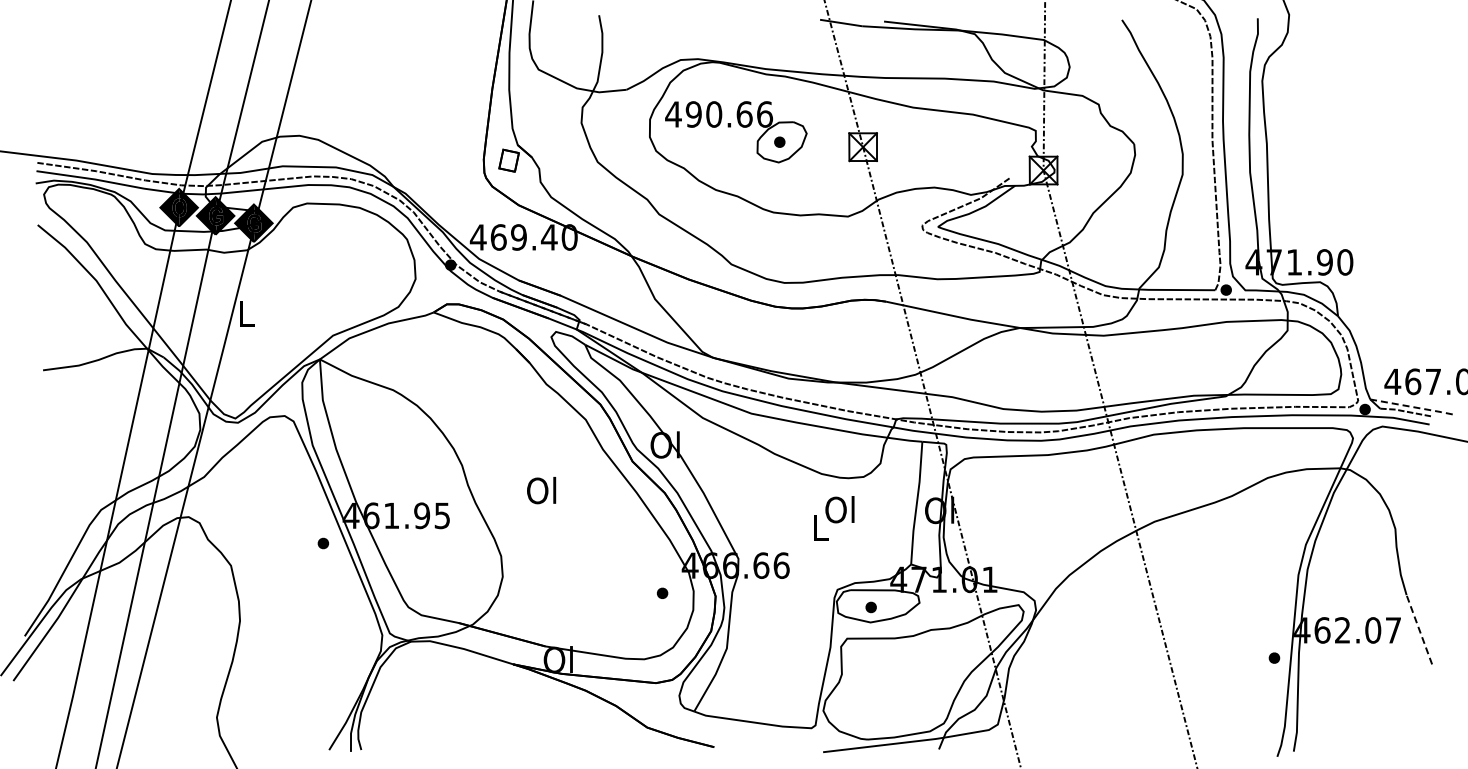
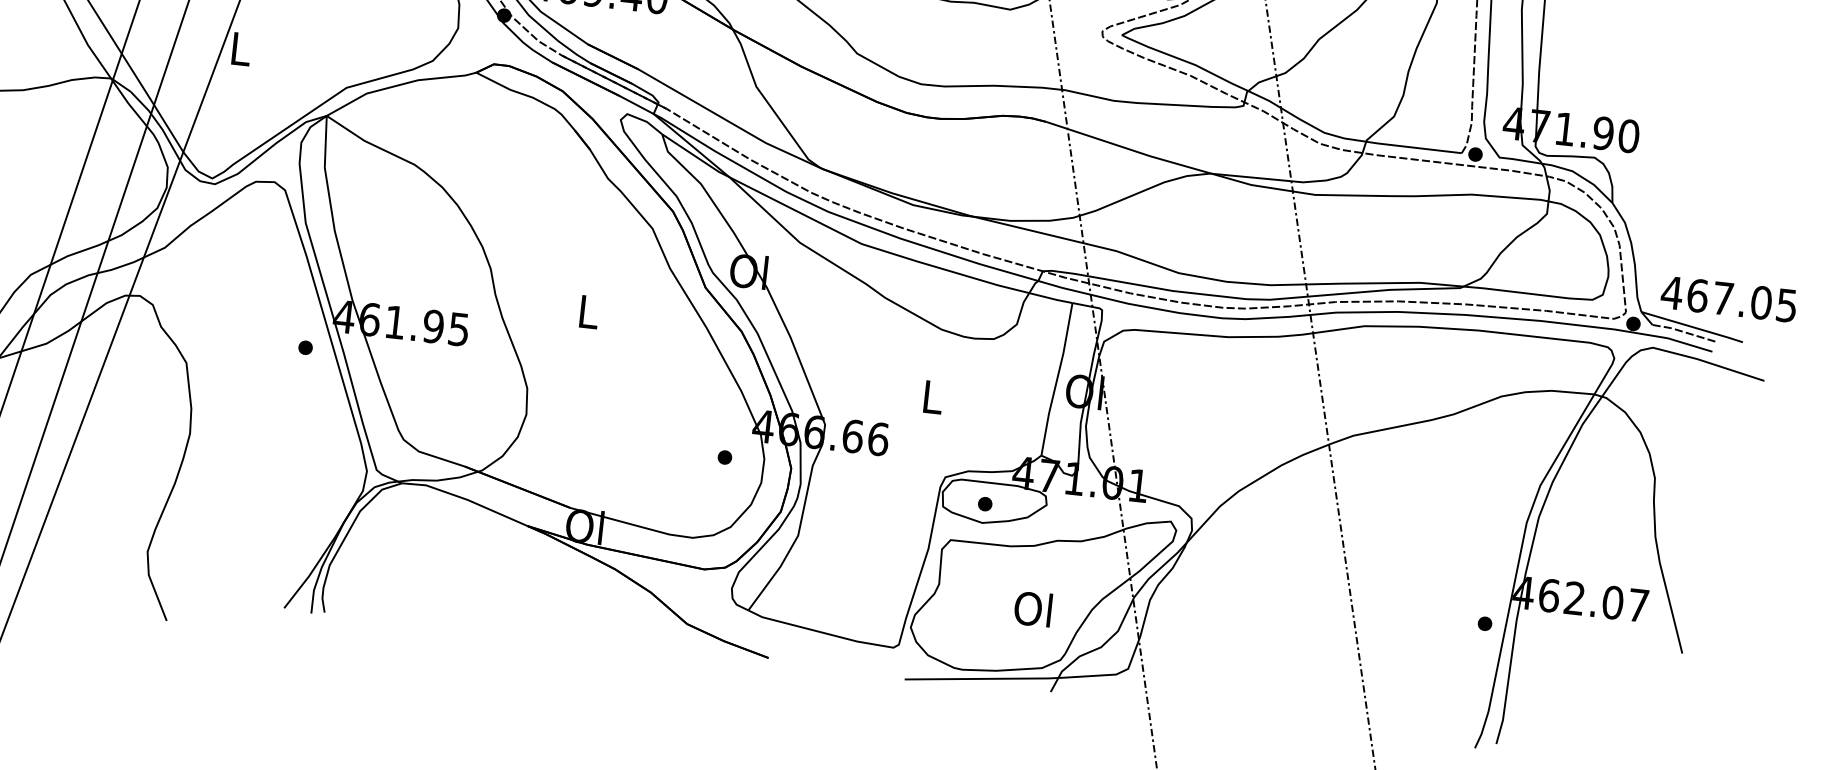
line: (1412, 406) -> (1693, 326), dashed -> solid
text: (541, 490) -> (587, 311), Ol -> L
text: (839, 509) -> (1032, 608), moved
line: (1419, 629) -> (1671, 607), dashed -> solid

